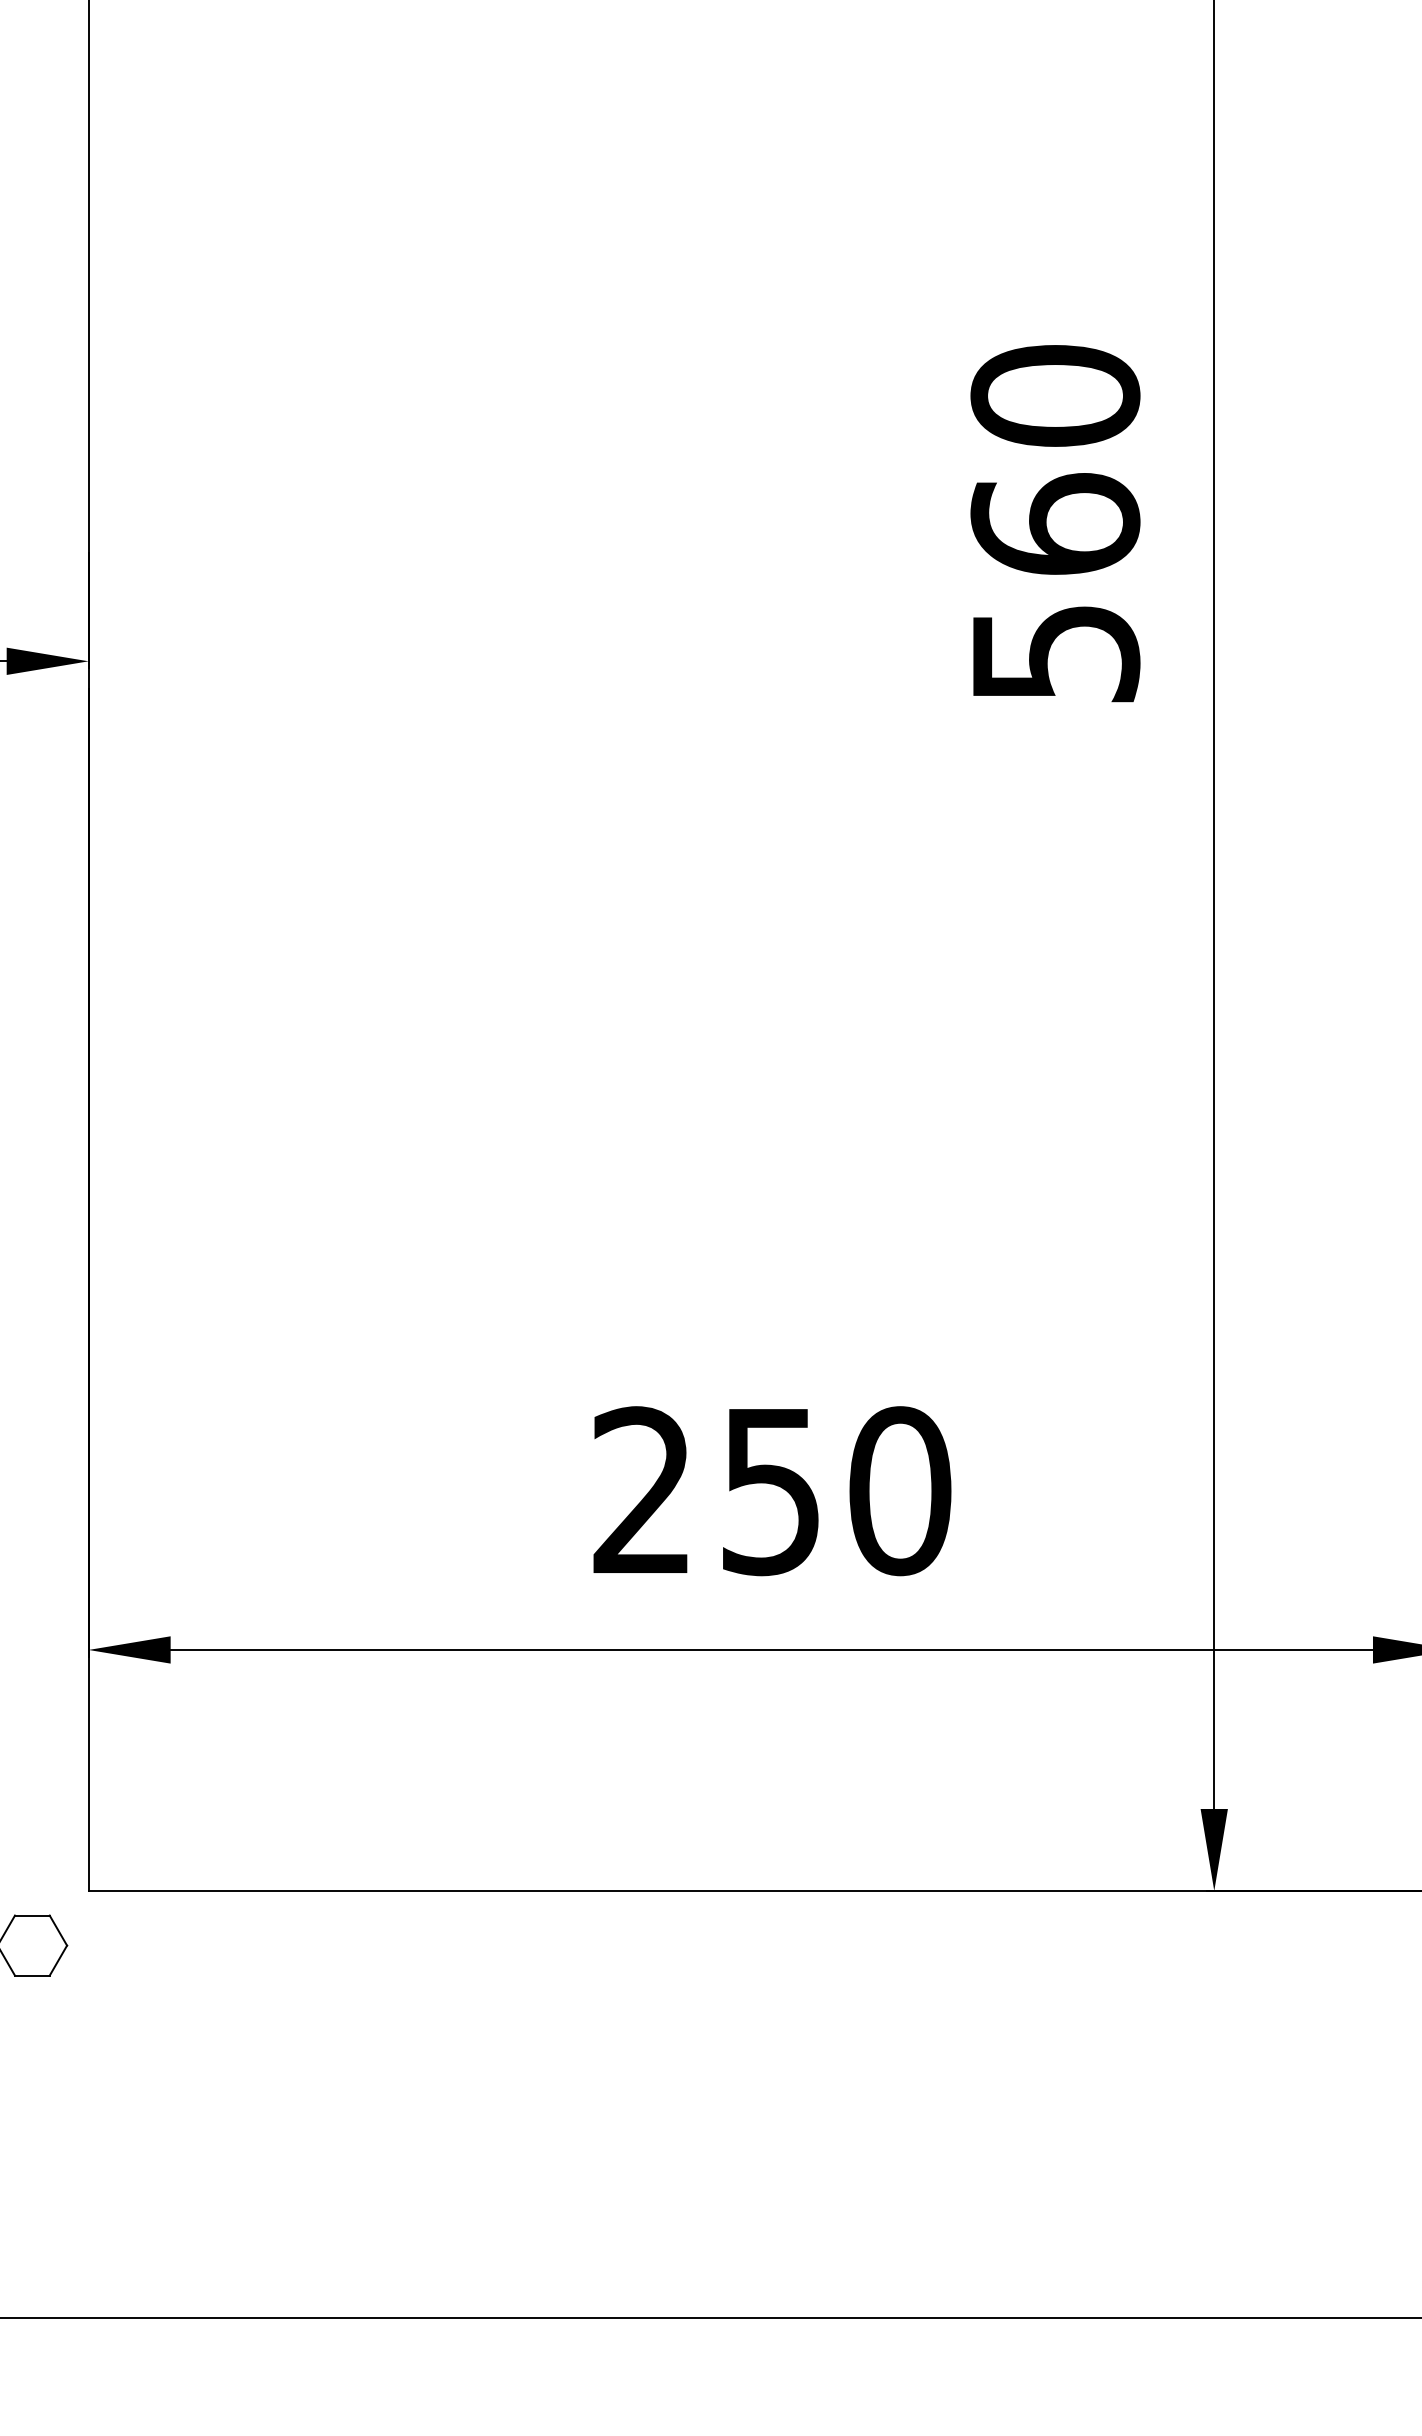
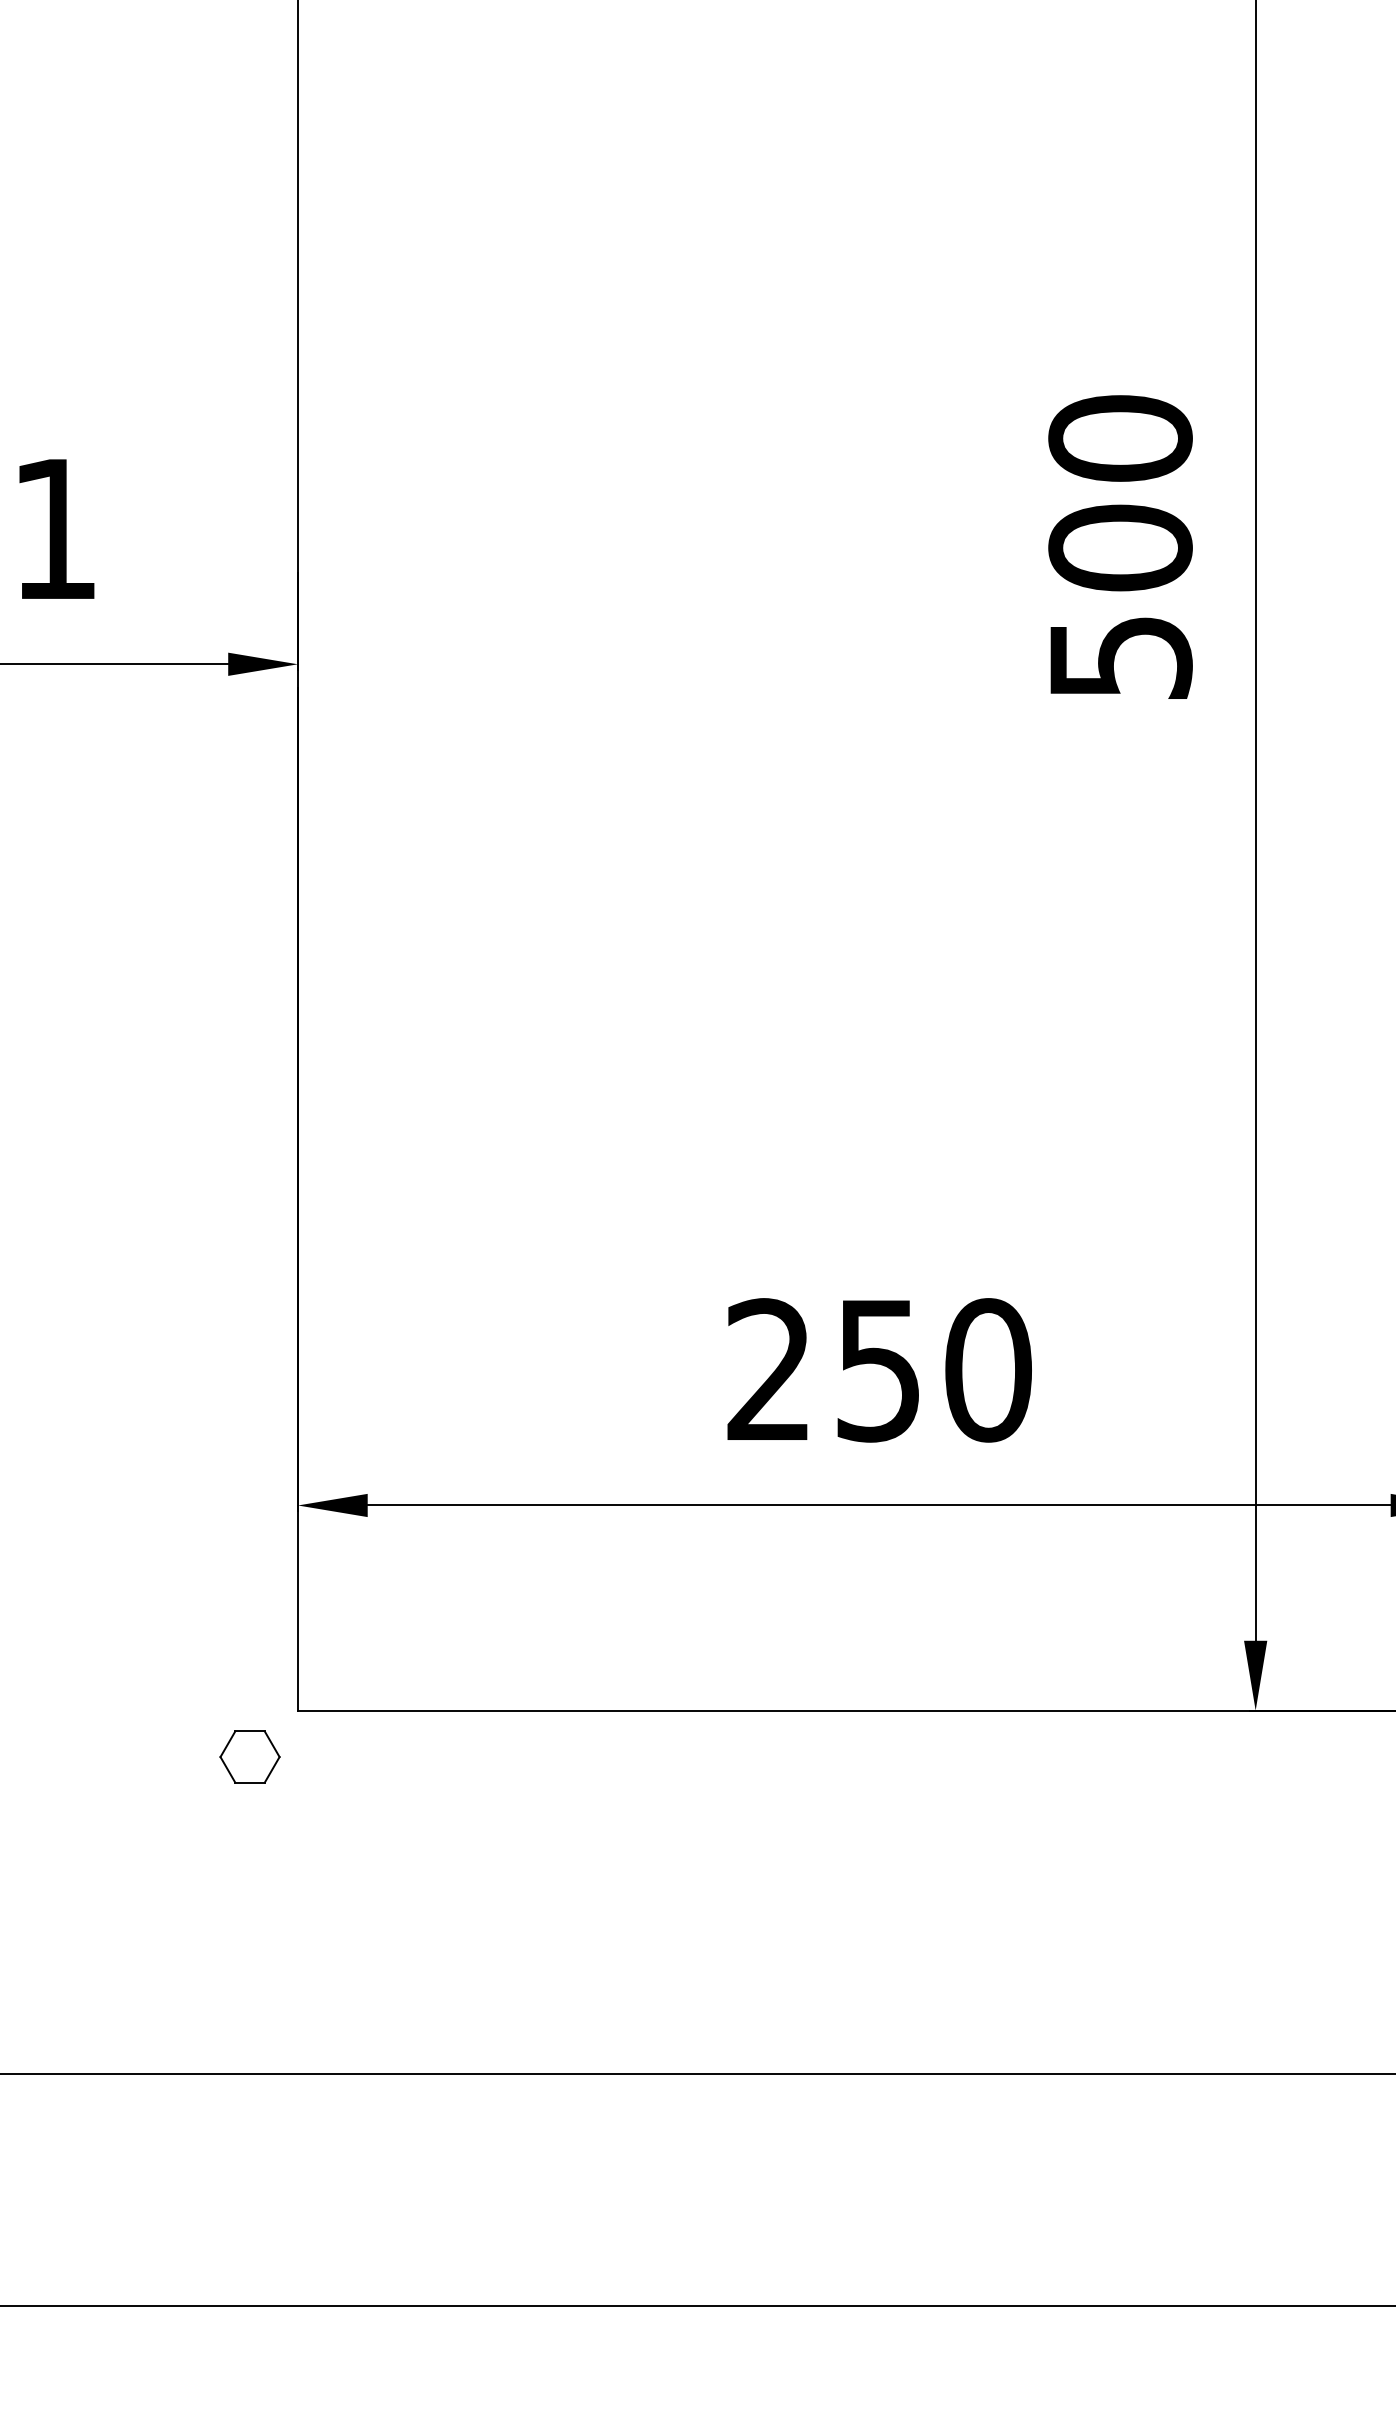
text: (1055, 524) -> (1120, 547), 560 -> 500

